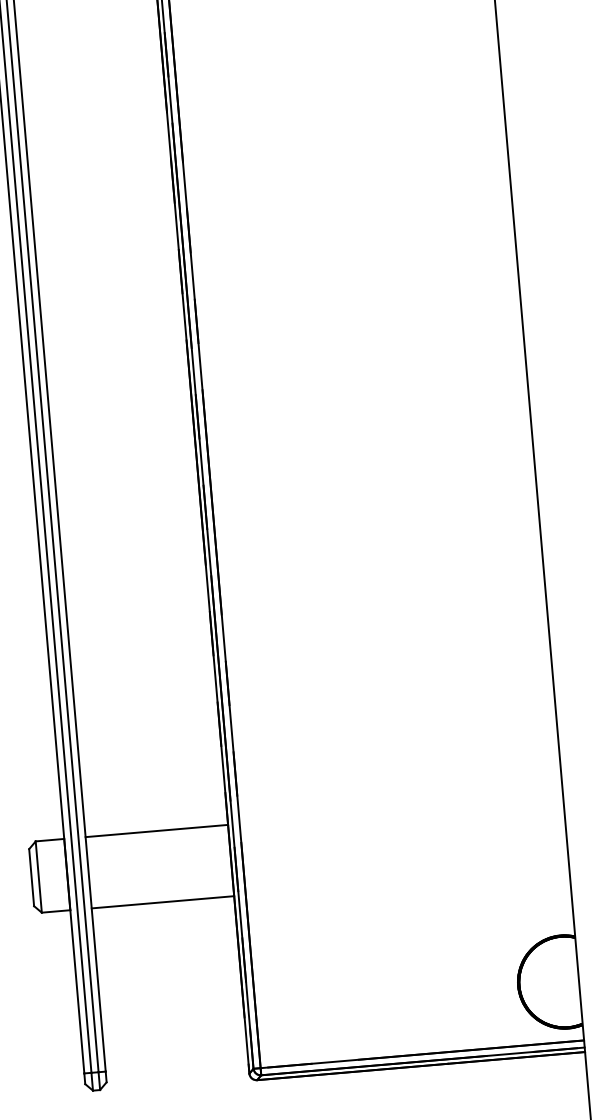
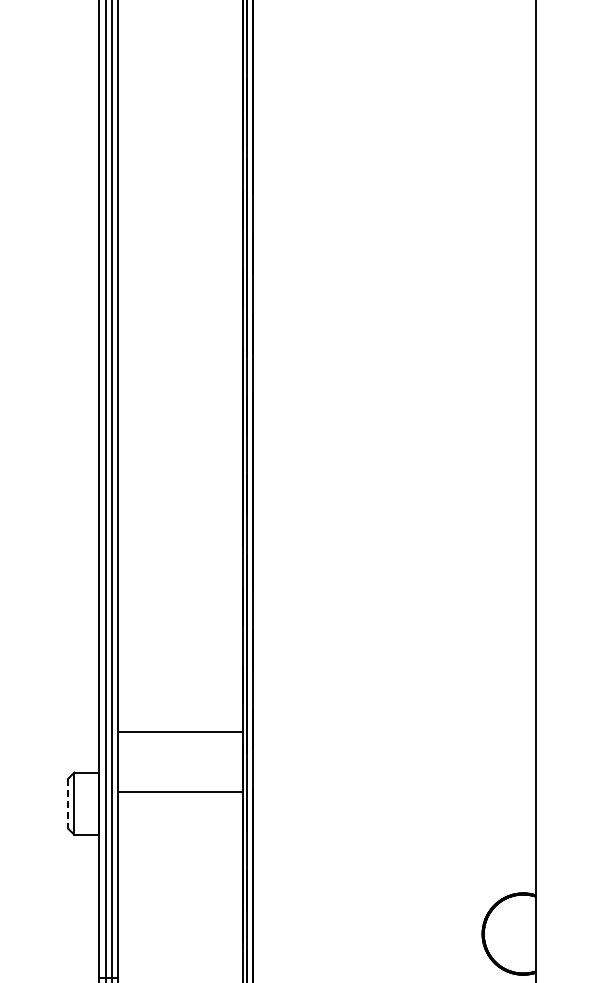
line: (156, 830) -> (180, 731), moved
line: (31, 877) -> (68, 803), solid -> dashed
line: (163, 901) -> (180, 791), moved

